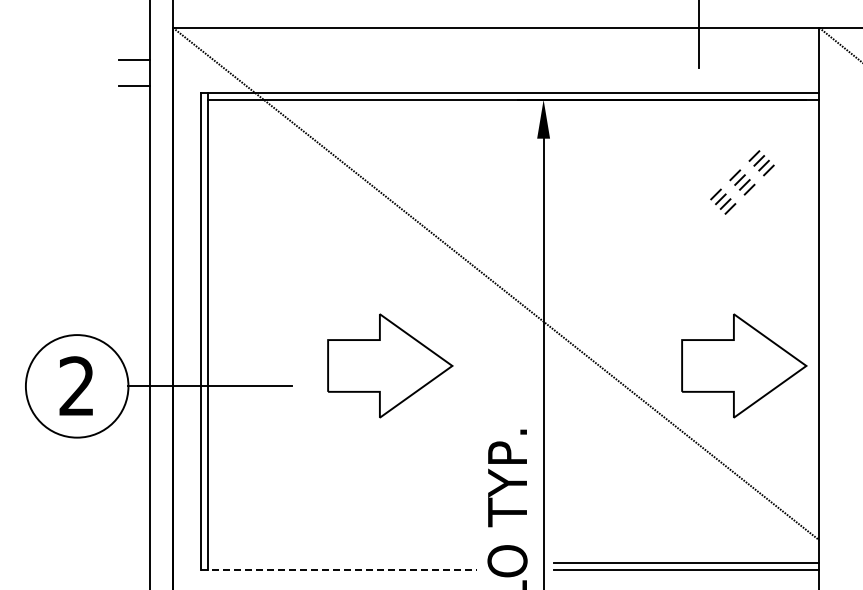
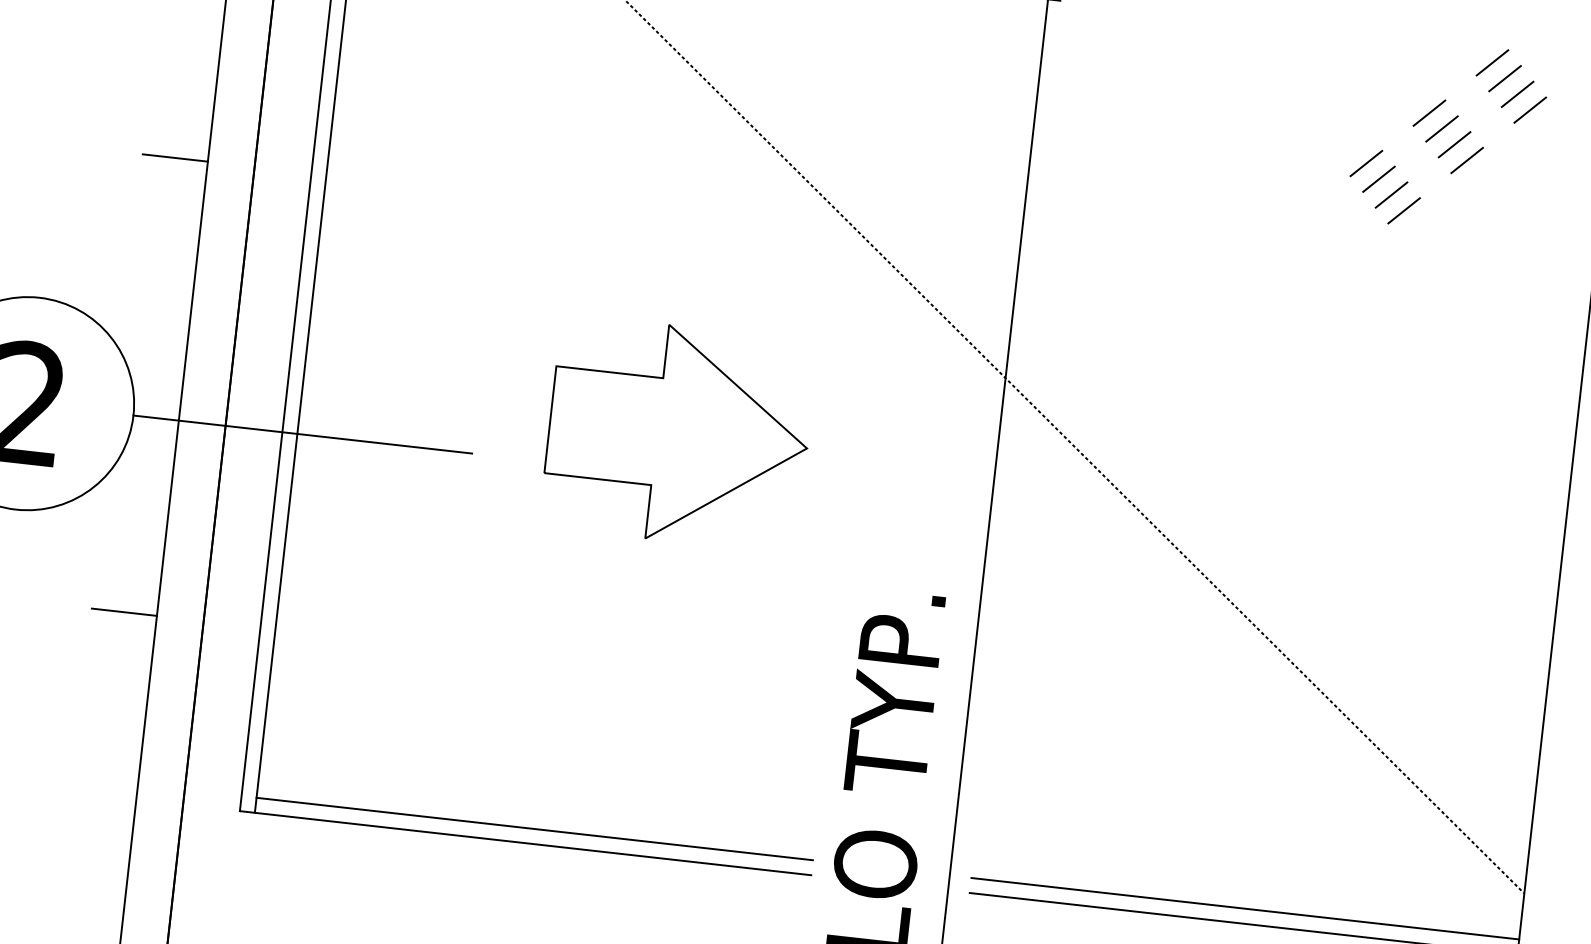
part: (742, 182) -> (1448, 136), size x1.43
line: (134, 260) -> (175, 157), added
part: (744, 365) -> (1410, 515), removed
line: (134, 480) -> (124, 611), added
line: (342, 562) -> (534, 828), added
line: (339, 569) -> (526, 842), dashed -> solid

